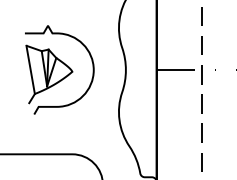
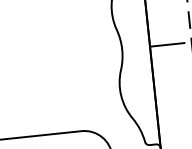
part: (59, 69) -> (61, 55), removed

